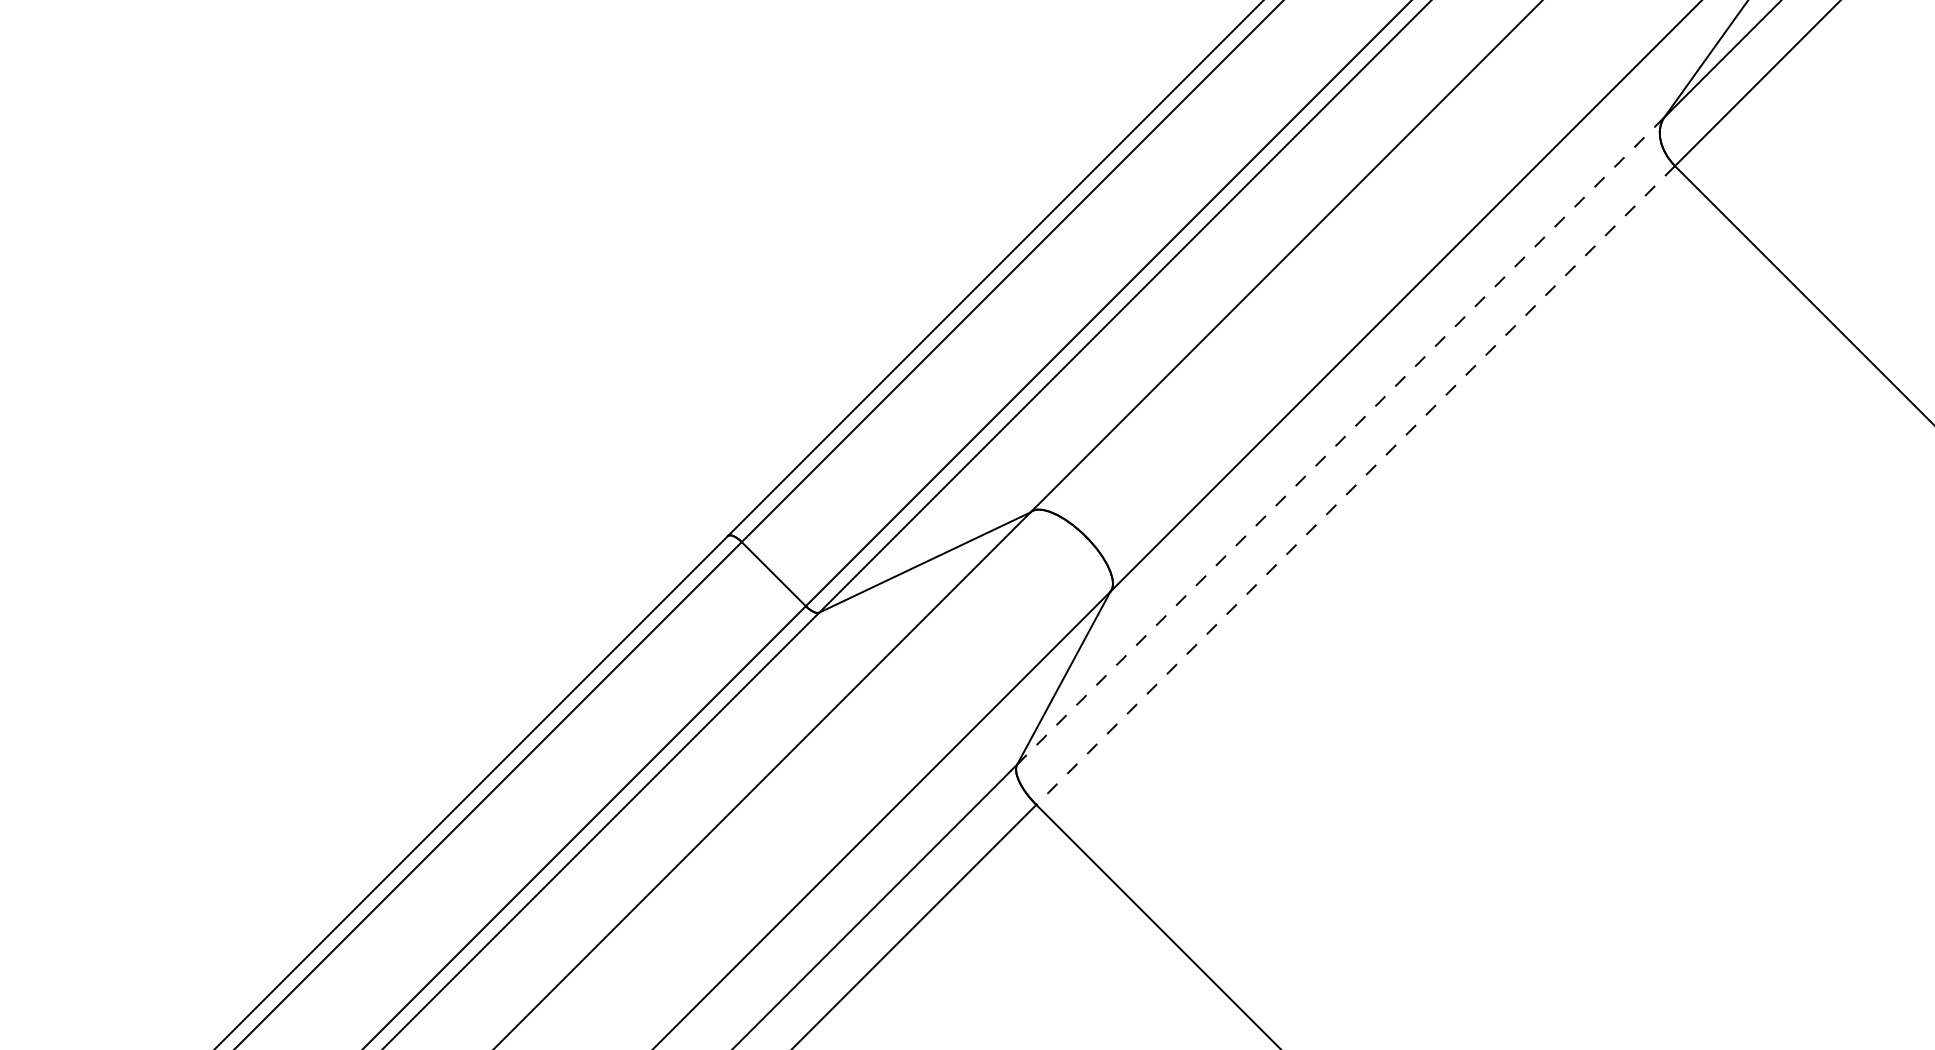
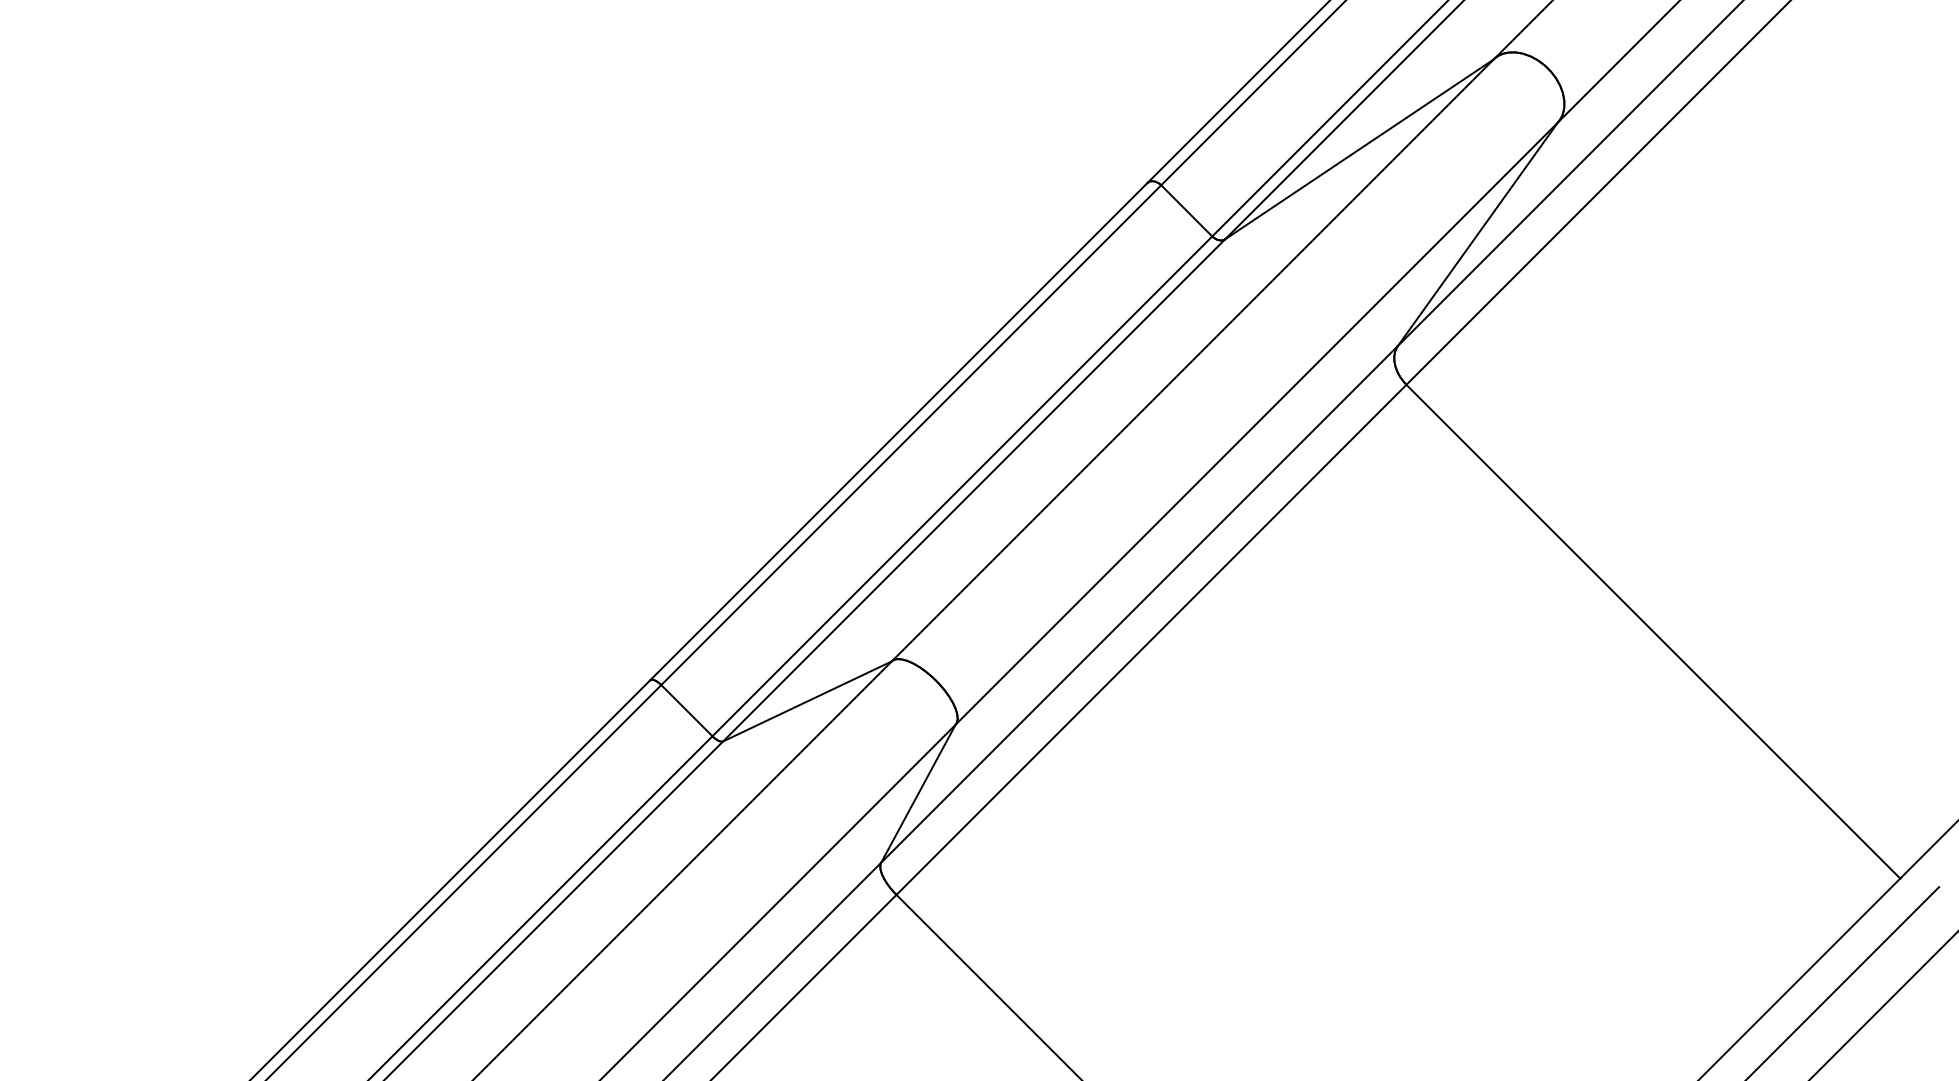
line: (1340, 441) -> (1139, 604), dashed -> solid
line: (1355, 485) -> (1151, 639), dashed -> solid

